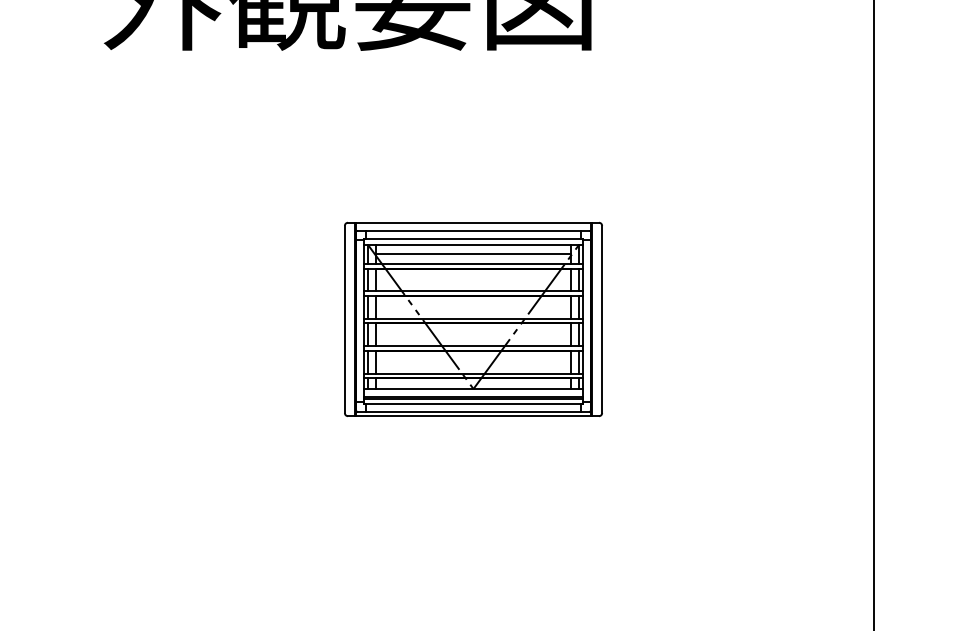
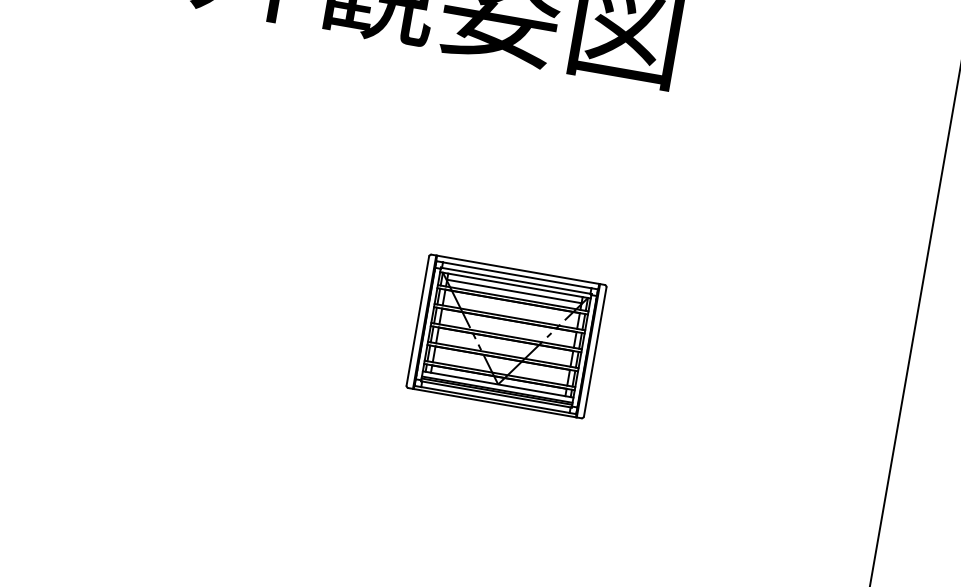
part: (473, 318) -> (506, 335), size x0.7

